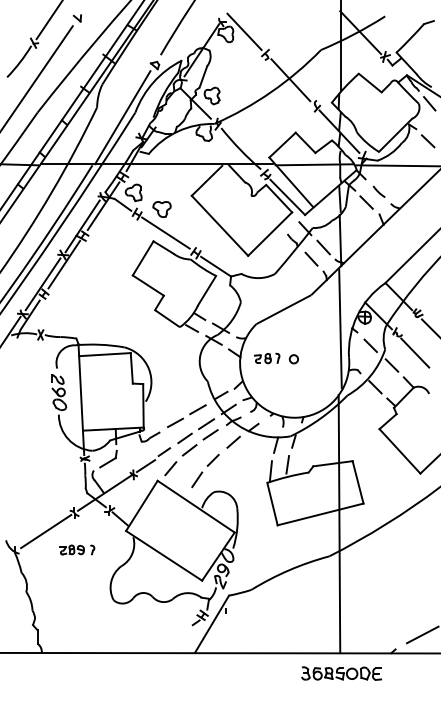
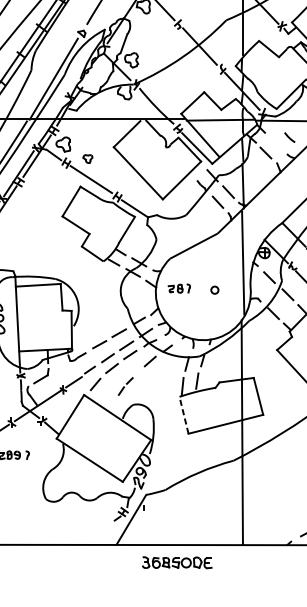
line: (378, 191) -> (289, 137), moved
part: (161, 209) -> (87, 159), size x0.6
circle: (293, 359) -> (214, 290), moved
part: (205, 470) -> (125, 386), size x0.6
line: (272, 504) -> (184, 415), solid -> dashed
part: (341, 673) -> (177, 562), moved

